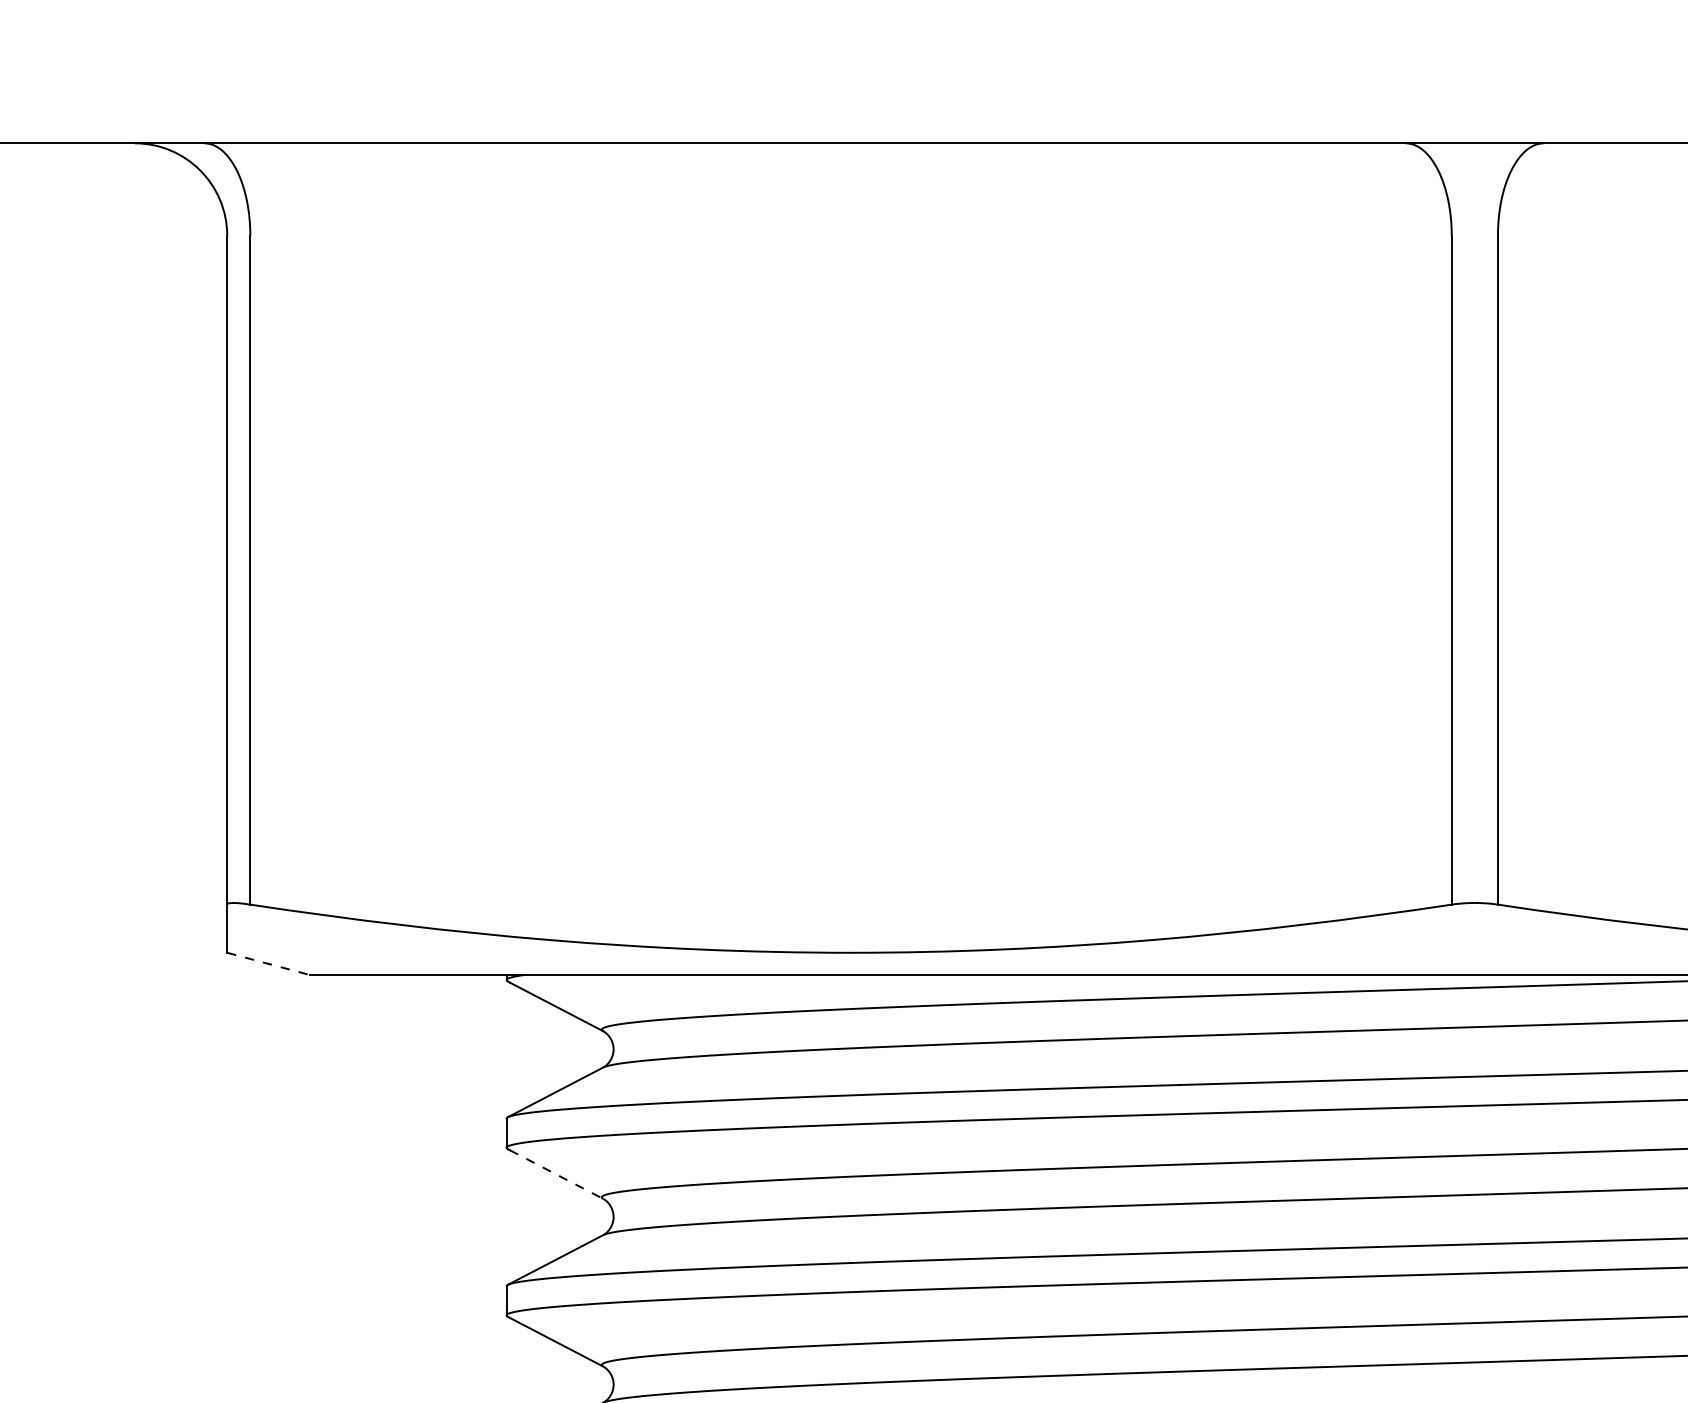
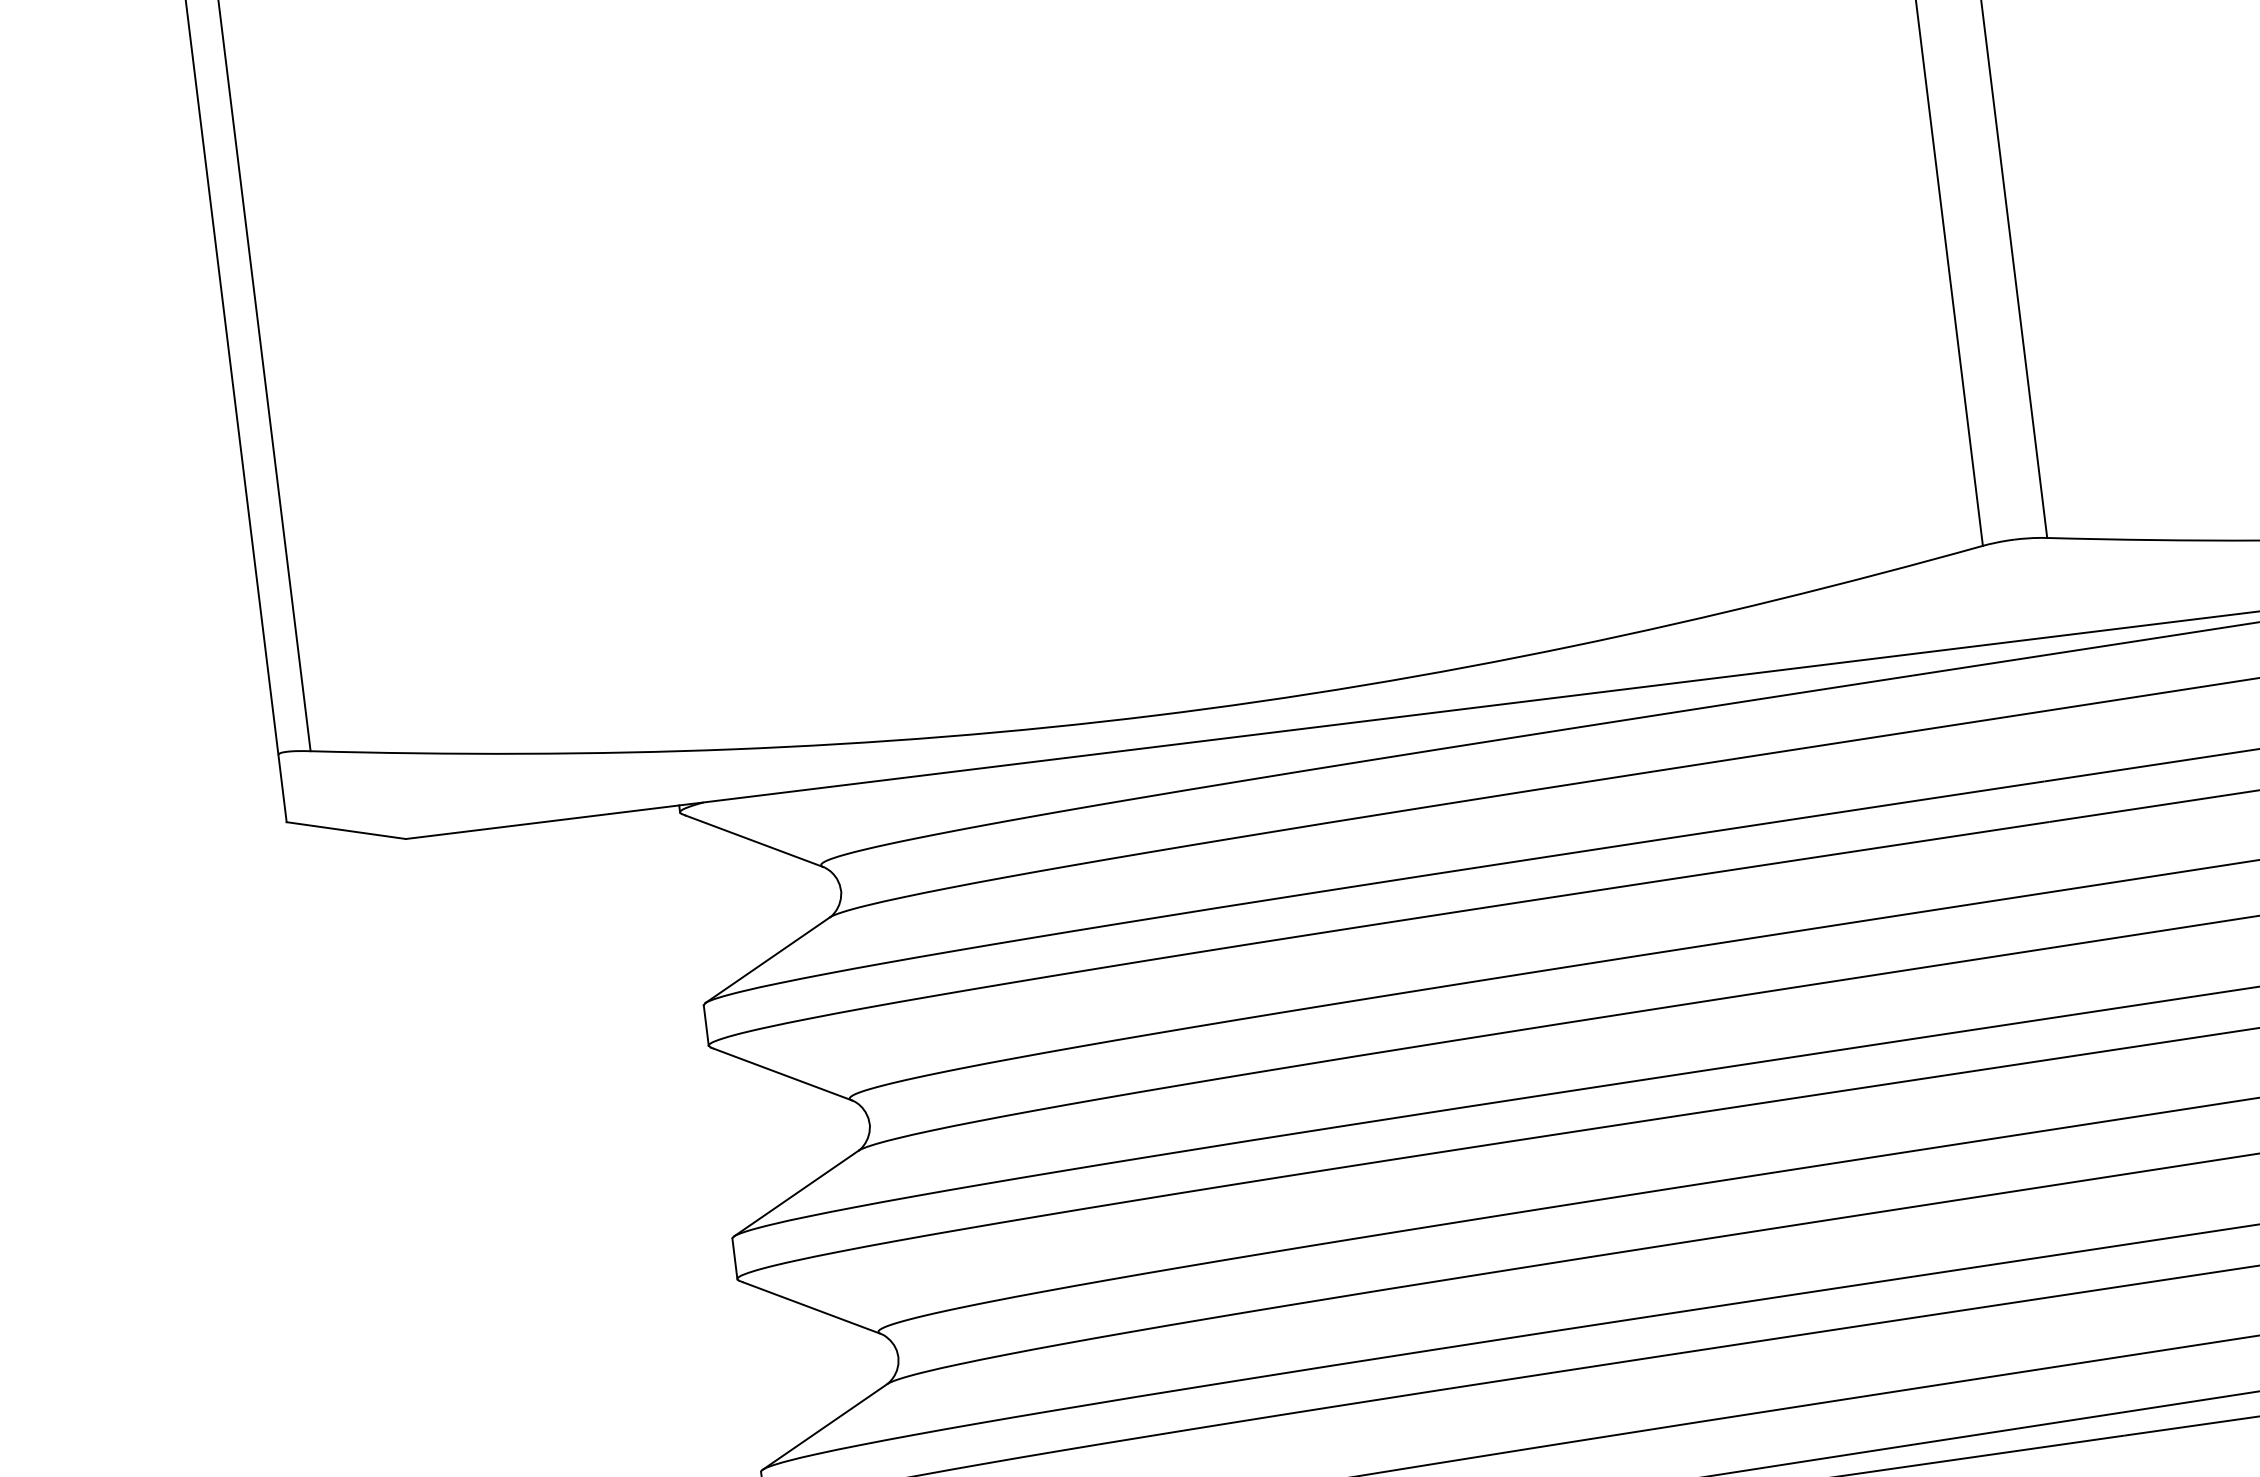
line: (268, 963) -> (345, 830), dashed -> solid
line: (556, 1174) -> (782, 1074), dashed -> solid

